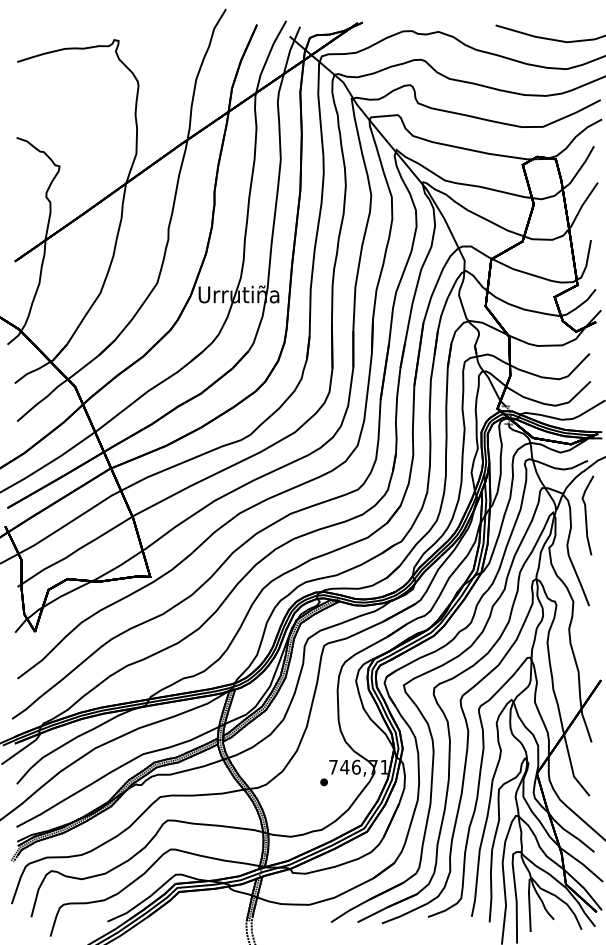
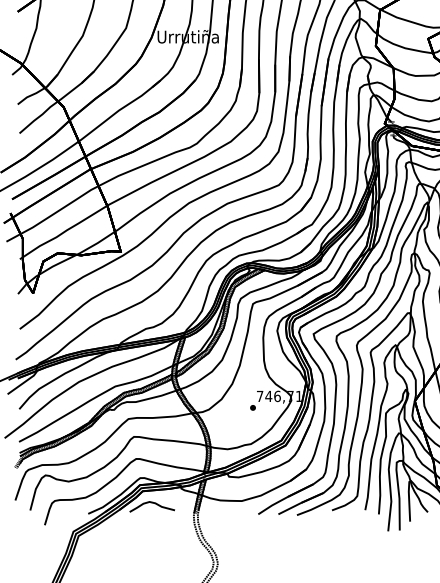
curve: (193, 908) -> (153, 503), added

